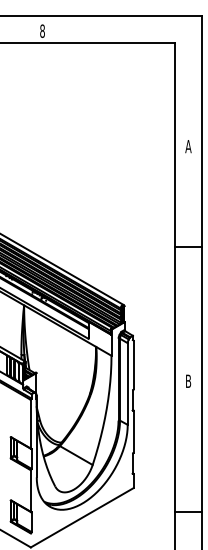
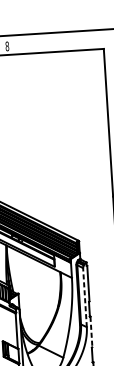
line: (127, 384) -> (84, 297), solid -> dashed
line: (133, 431) -> (91, 331), solid -> dashed

